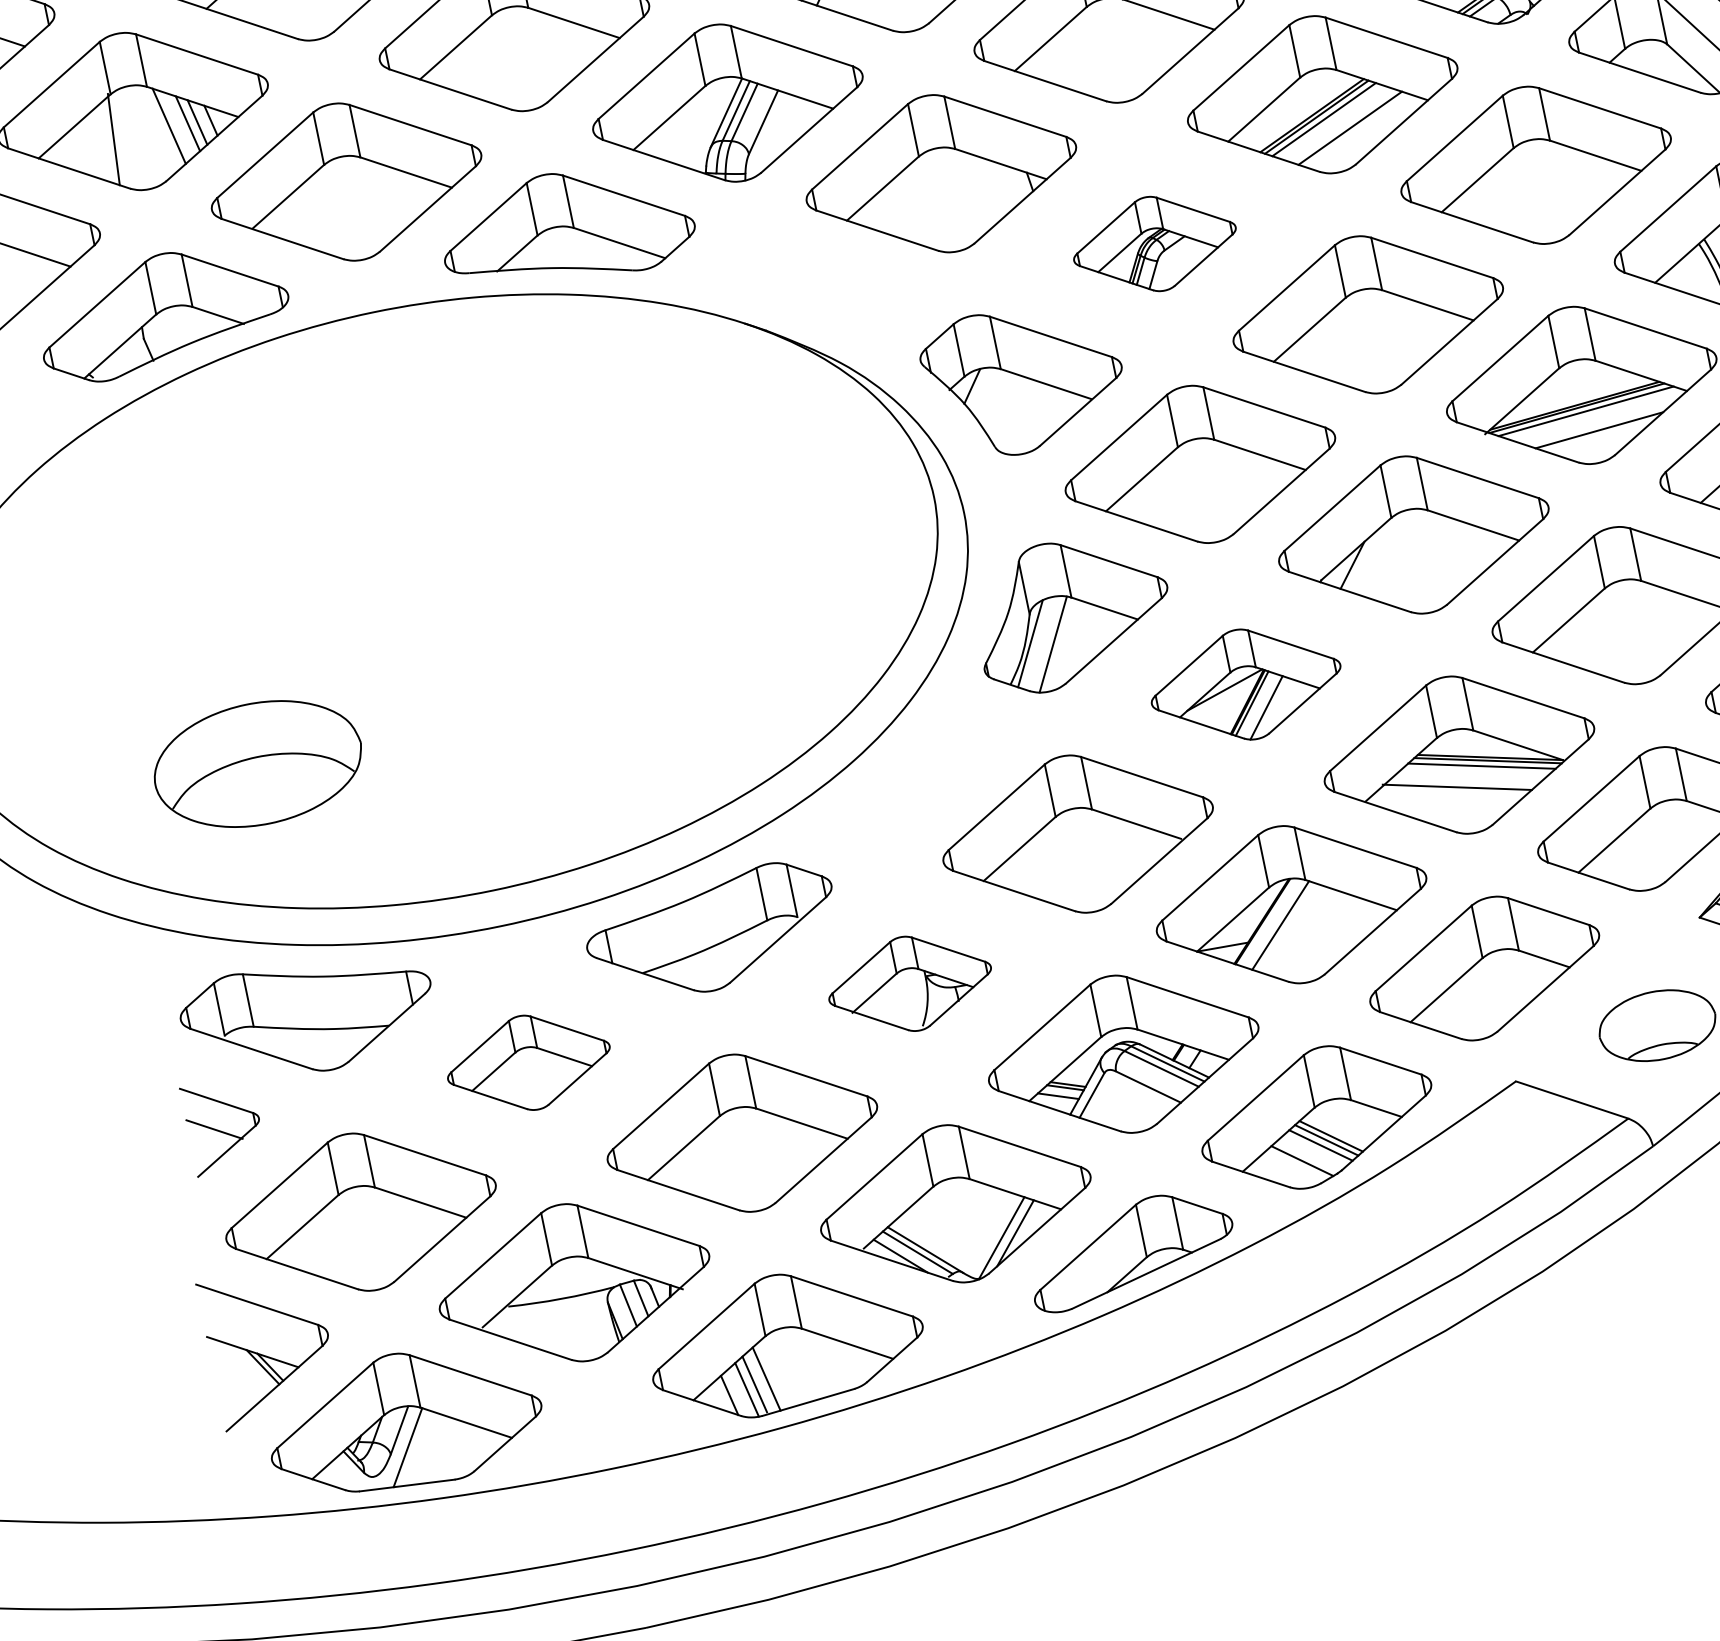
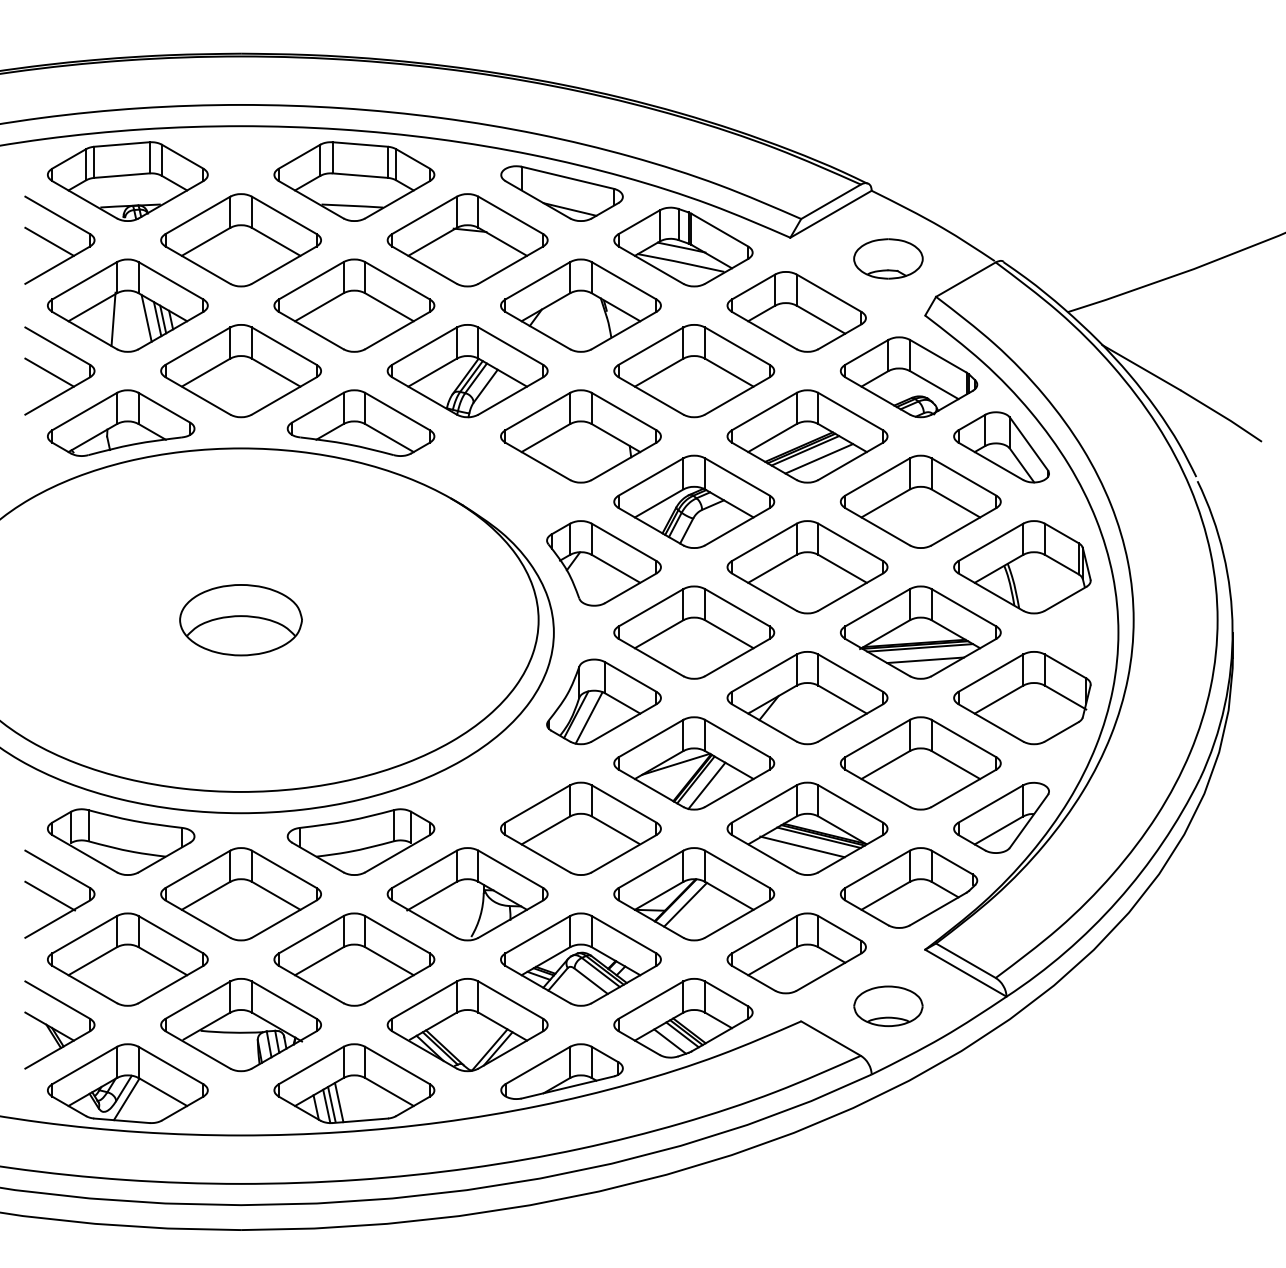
part: (1155, 243) -> (694, 501), size x1.67
part: (1246, 684) -> (694, 763), size x1.43
part: (257, 764) -> (240, 620), moved
part: (910, 984) -> (467, 894), size x1.67
part: (527, 1063) -> (240, 894), size x1.67
part: (222, 1124) -> (59, 893), size x1.67

